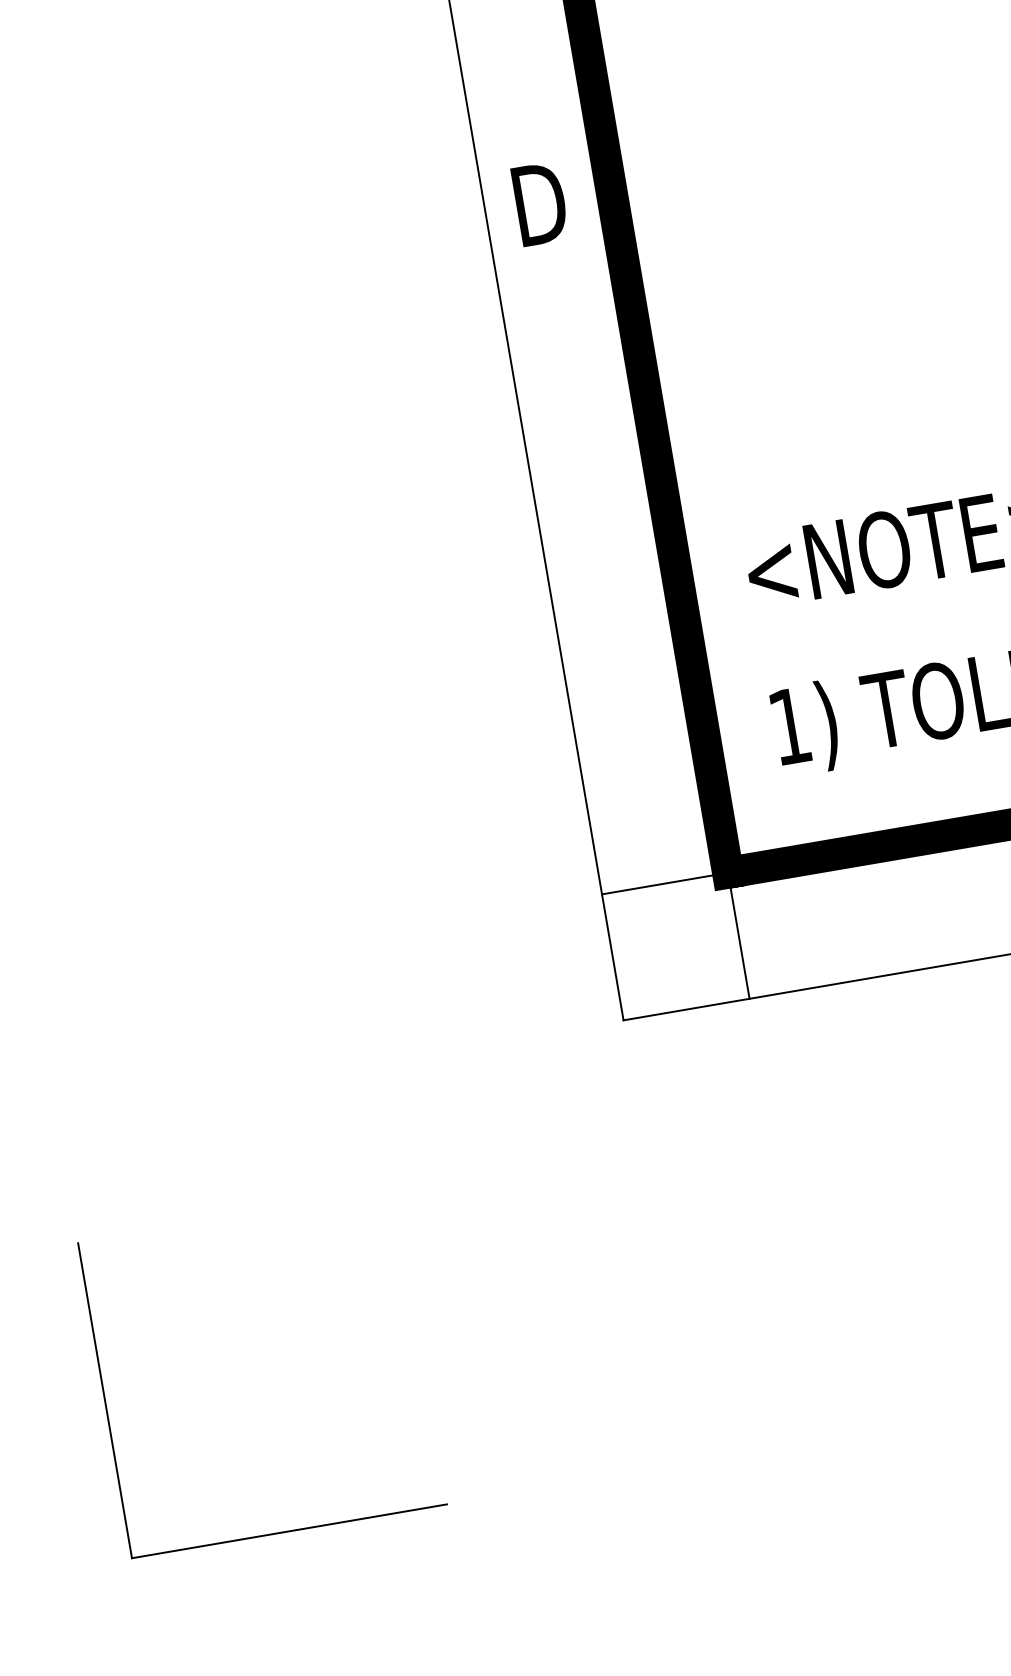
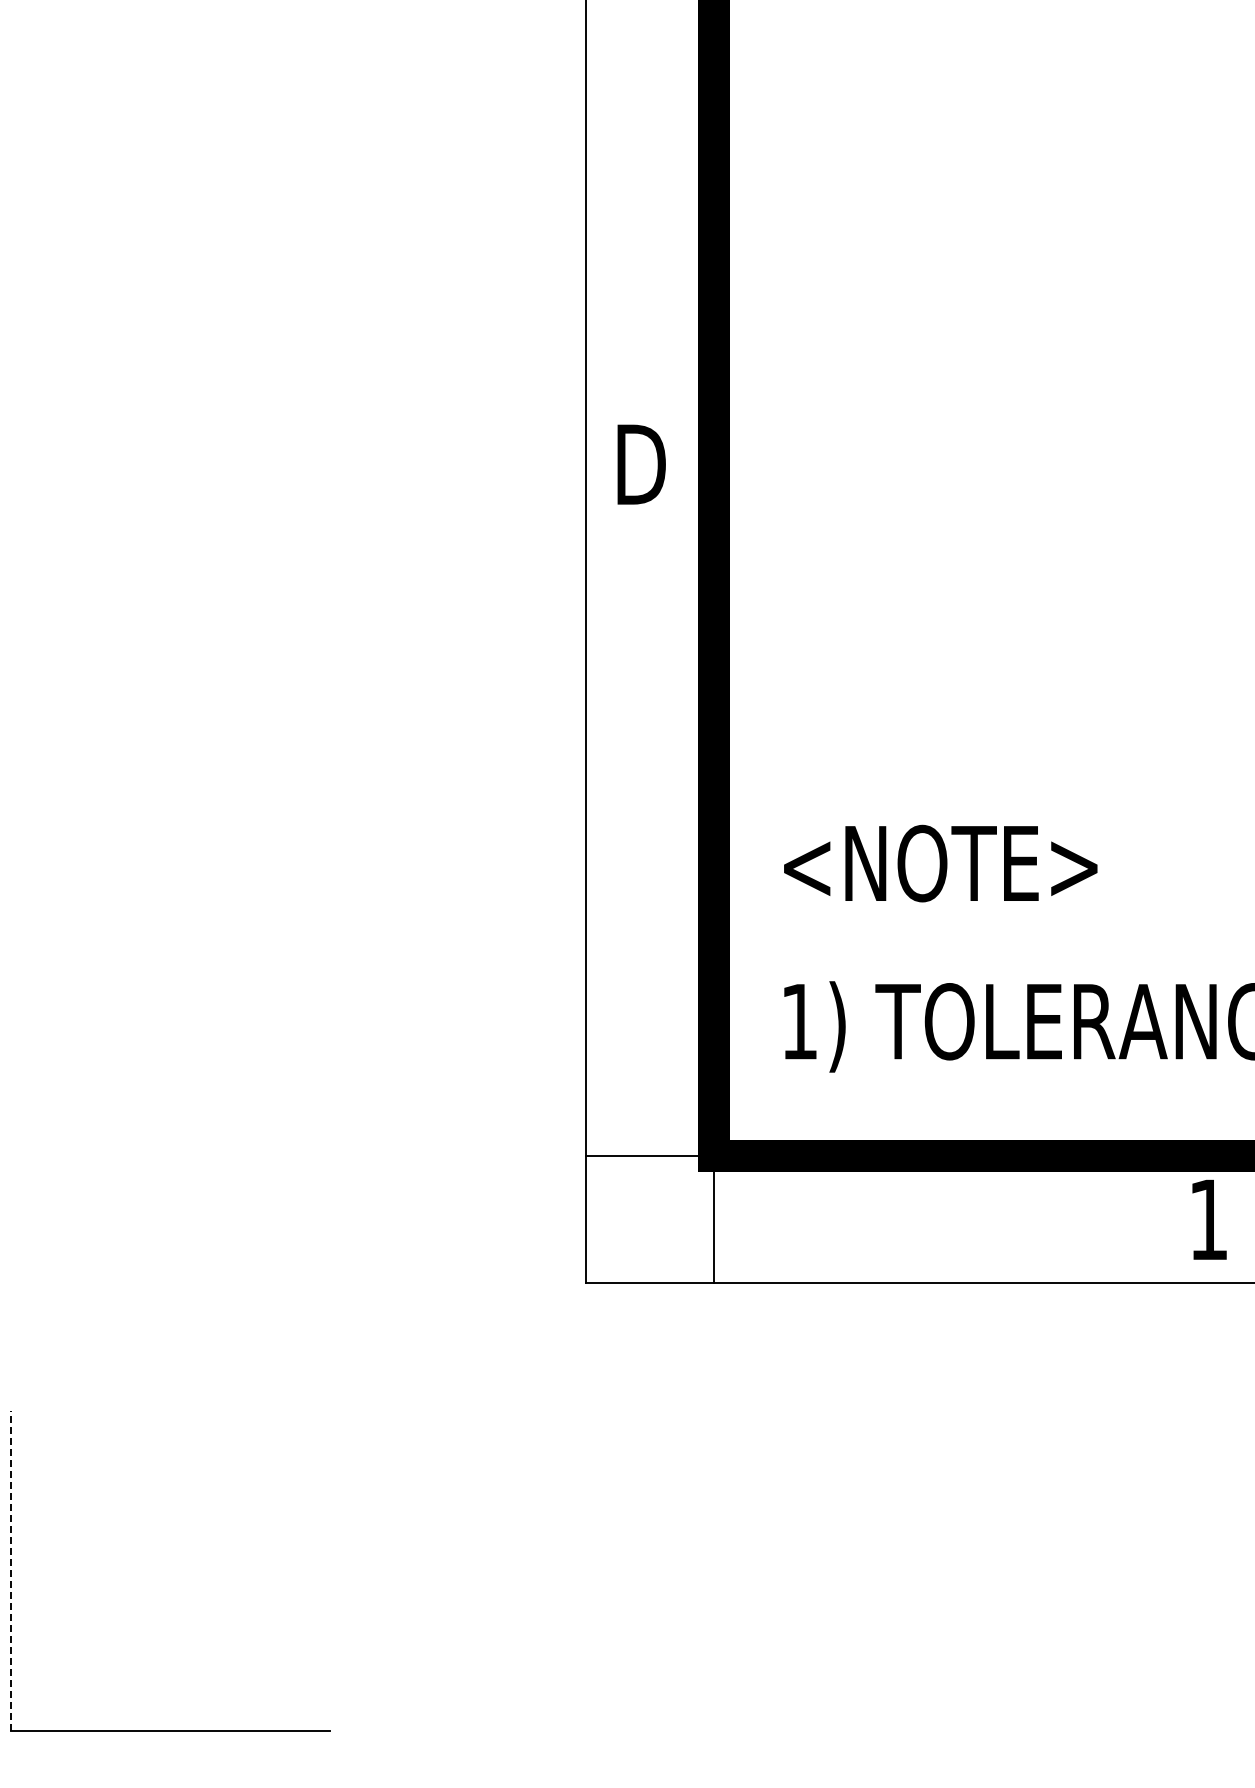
line: (104, 1400) -> (10, 1570), solid -> dashed

